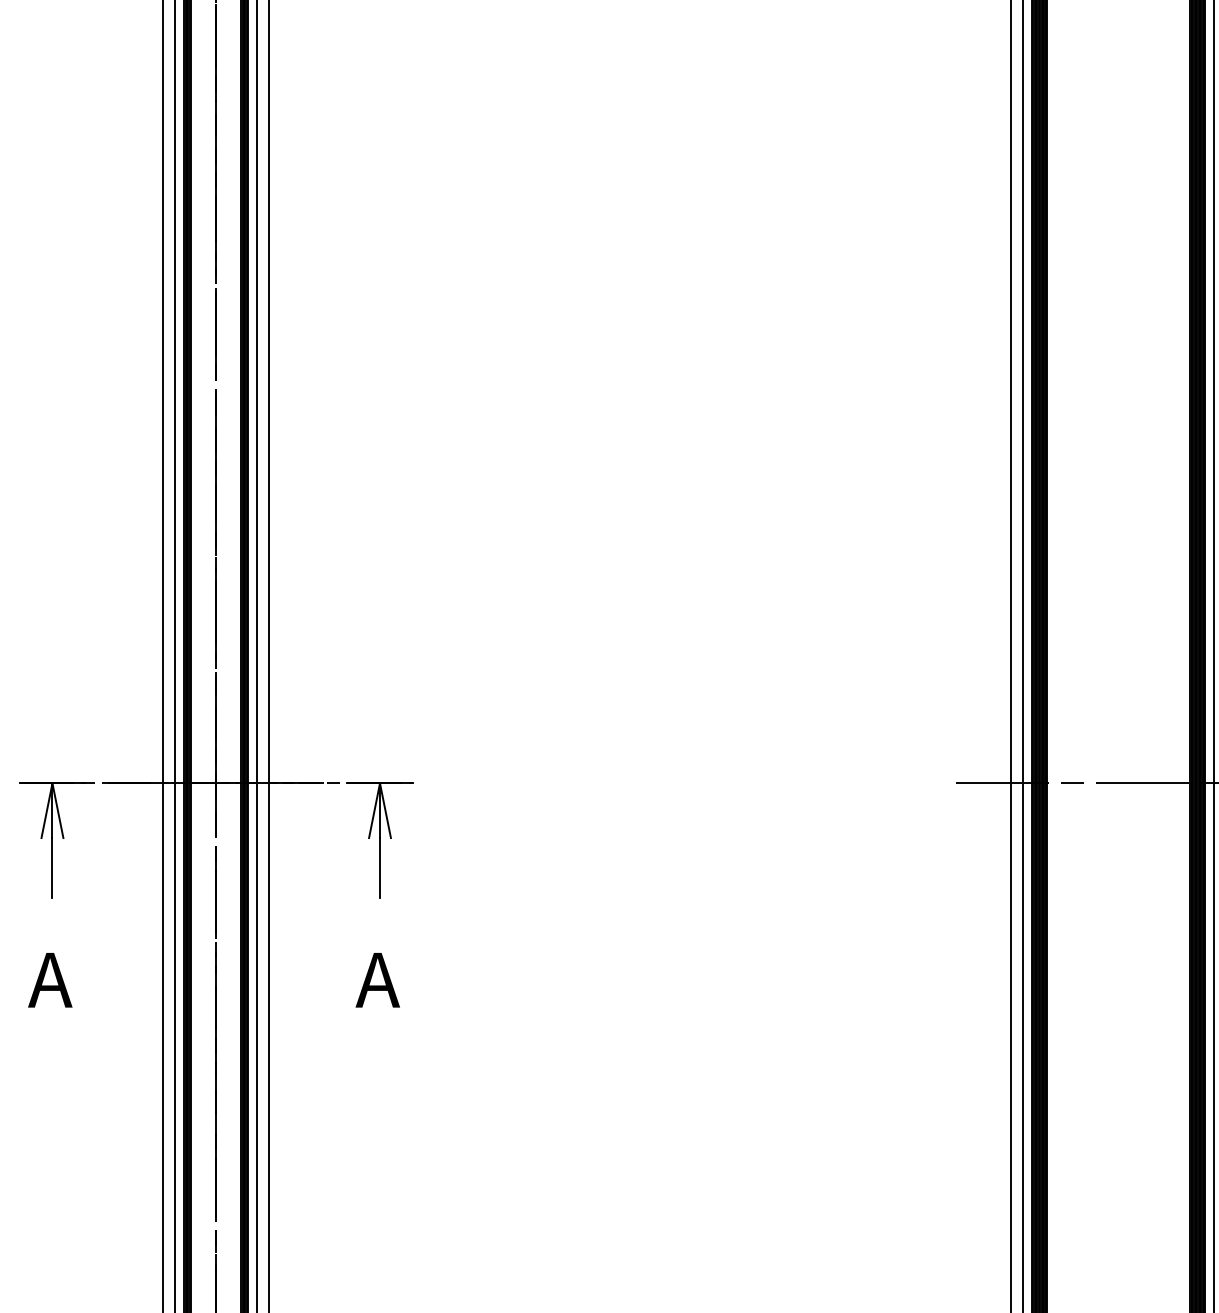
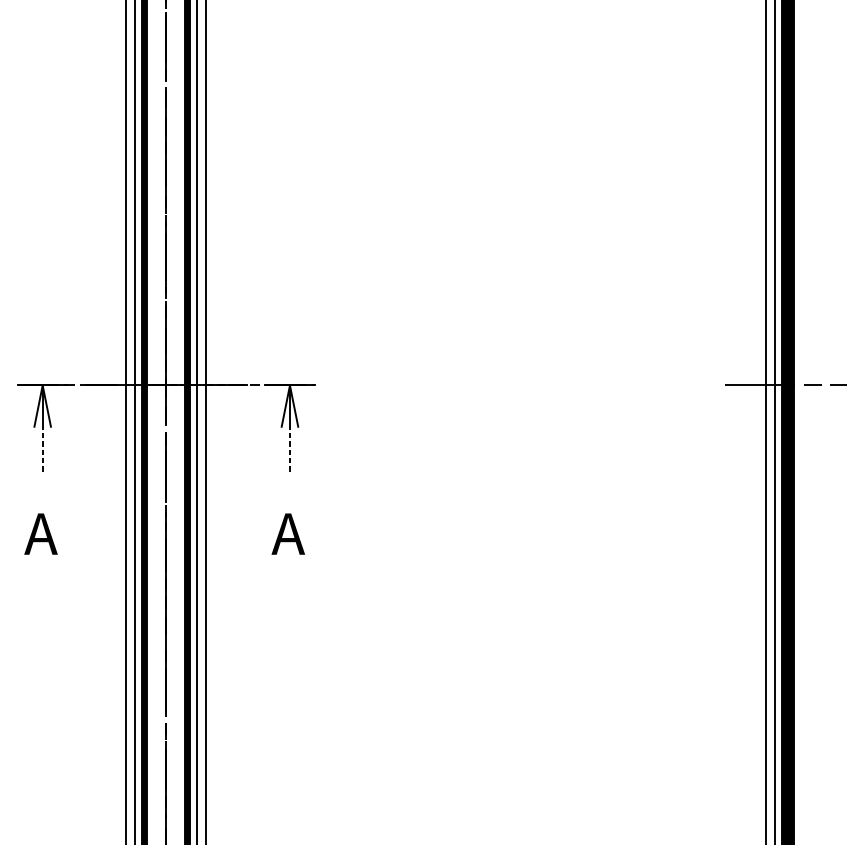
line: (52, 867) -> (42, 449), solid -> dashed
line: (380, 867) -> (290, 449), solid -> dashed

